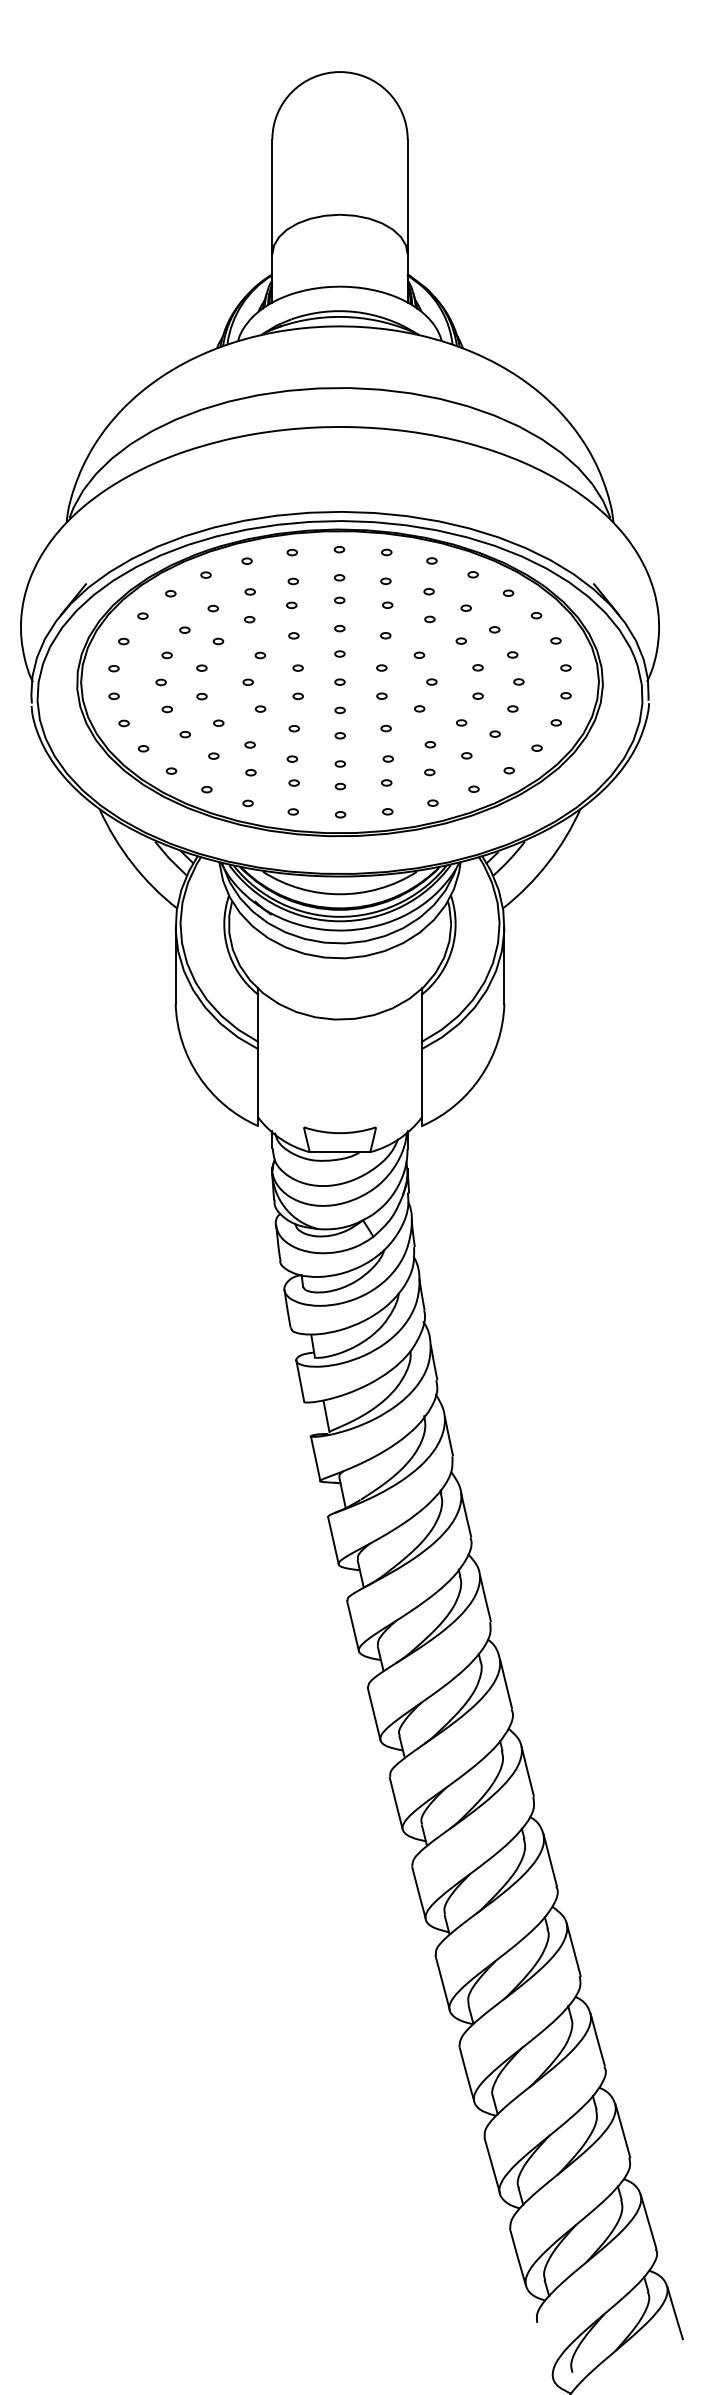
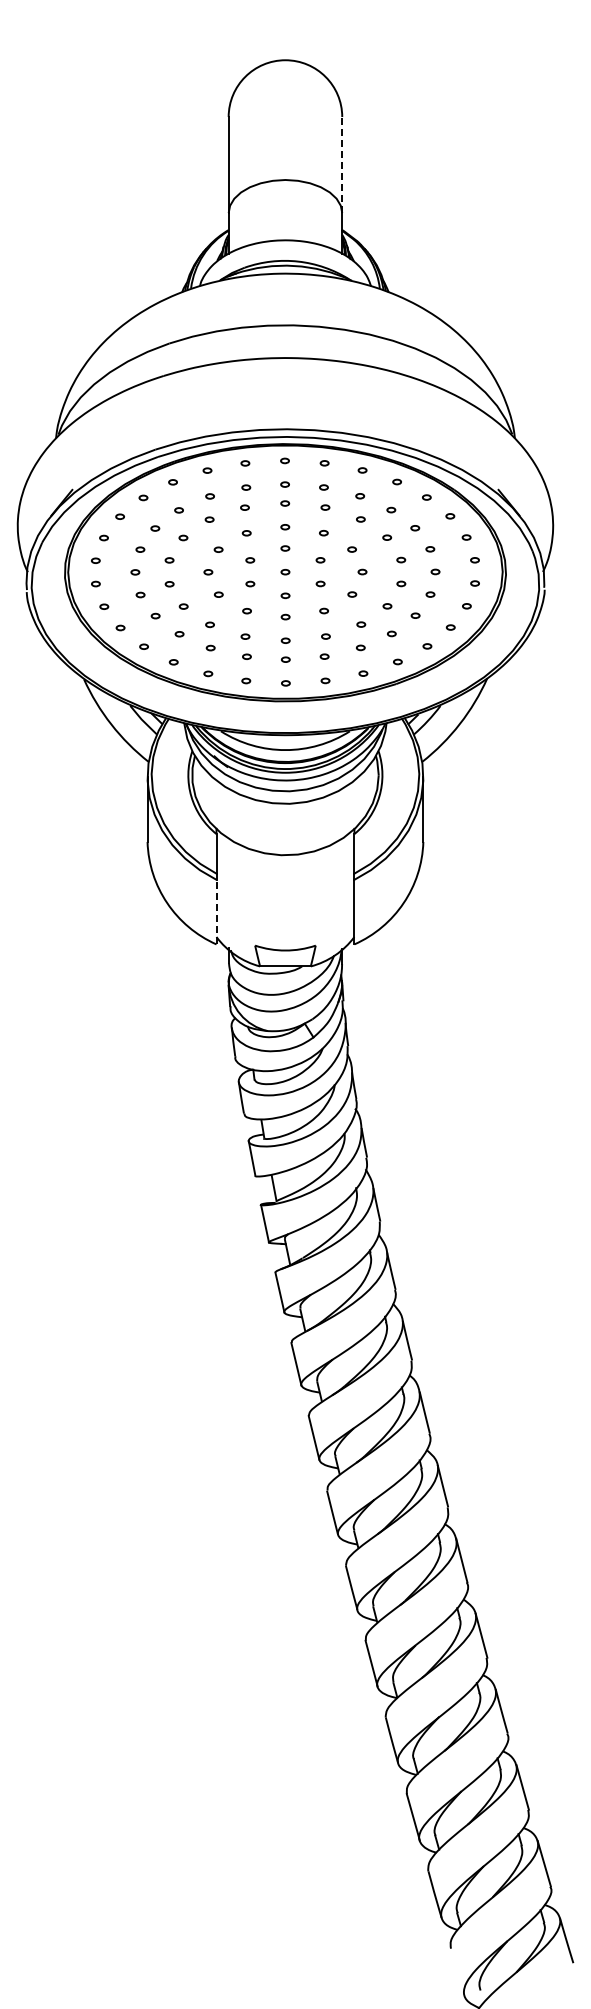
line: (408, 196) -> (342, 164), solid -> dashed
line: (257, 1086) -> (216, 911), solid -> dashed

